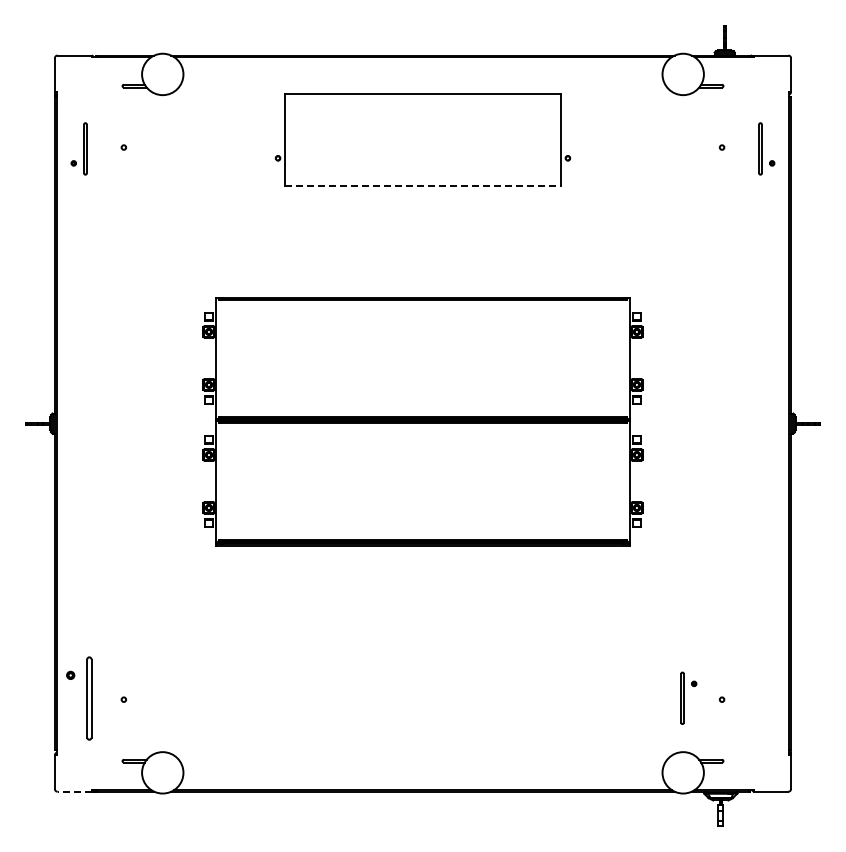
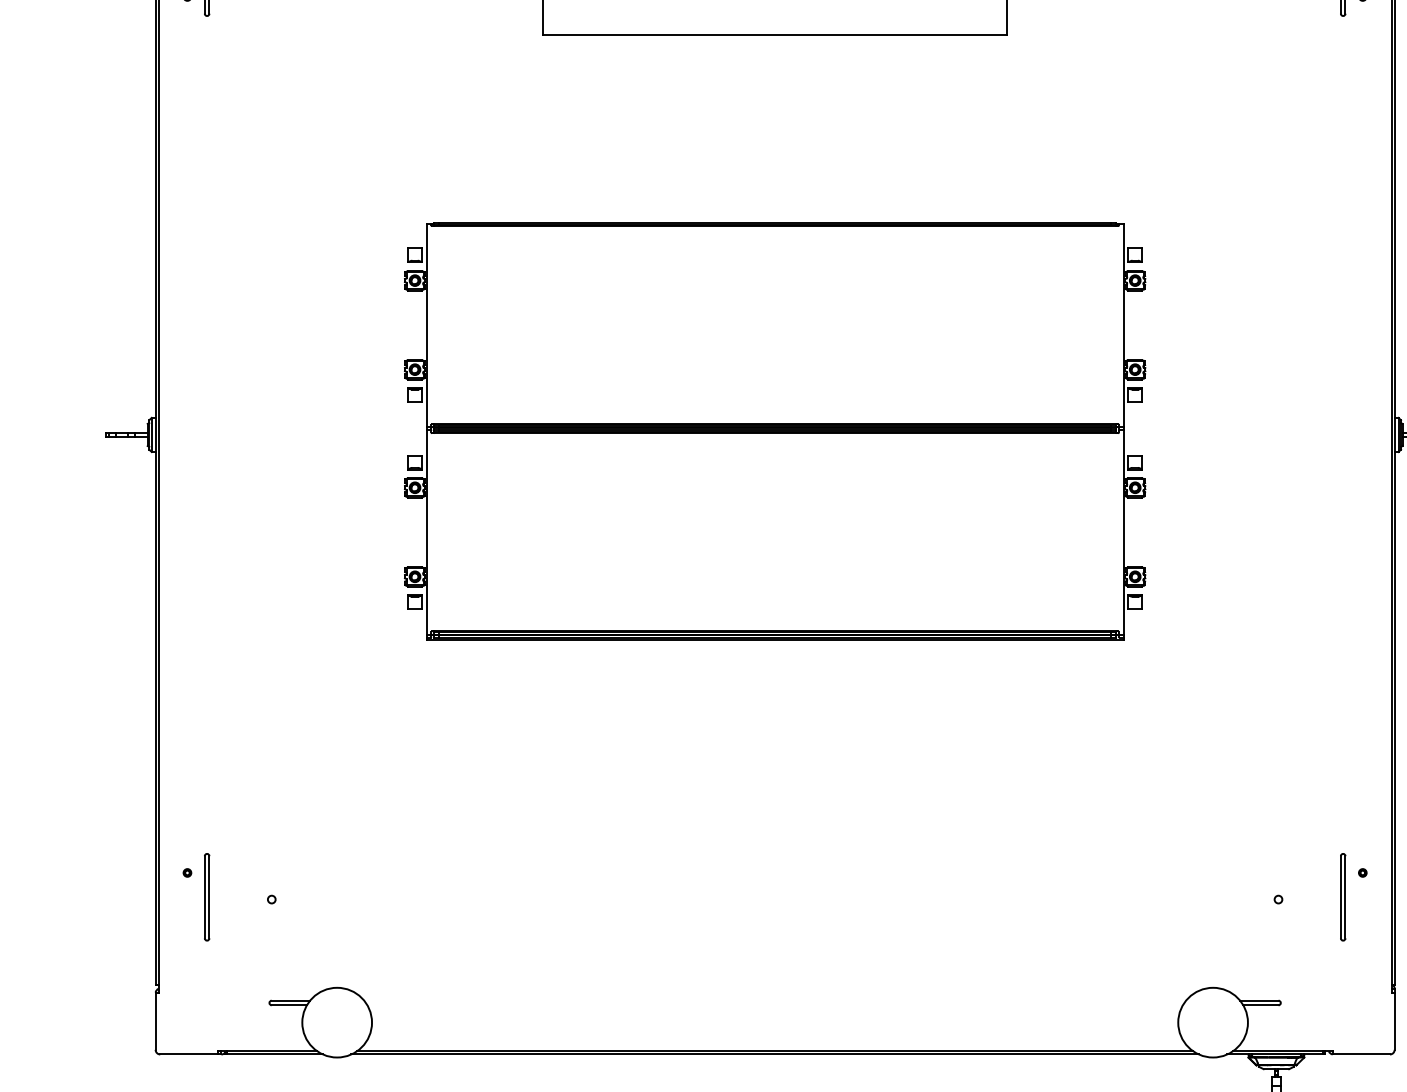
line: (423, 185) -> (775, 34), dashed -> solid
part: (78, 697) -> (195, 895), size x0.62
part: (688, 697) -> (1353, 895), moved
line: (74, 791) -> (188, 1054), dashed -> solid

